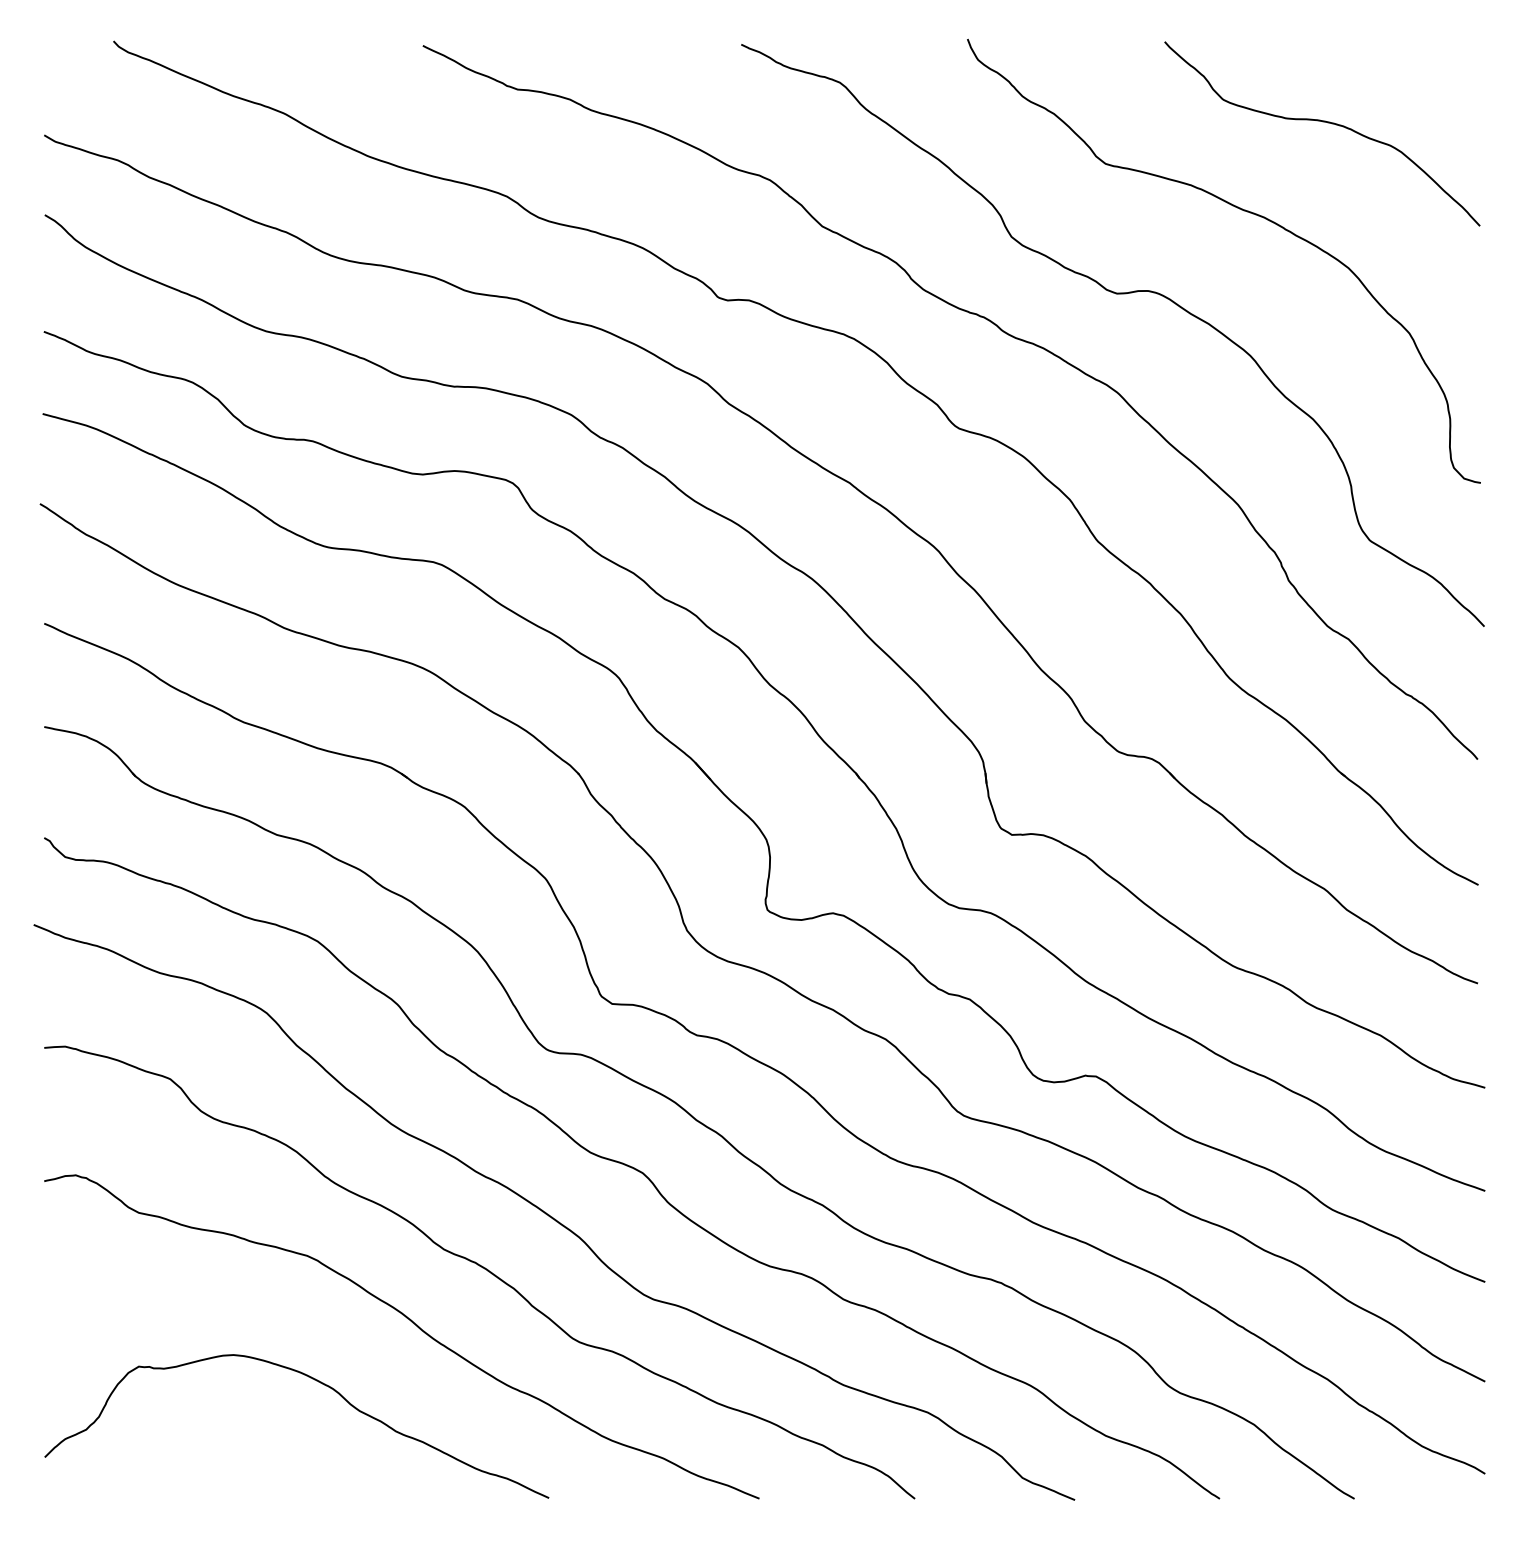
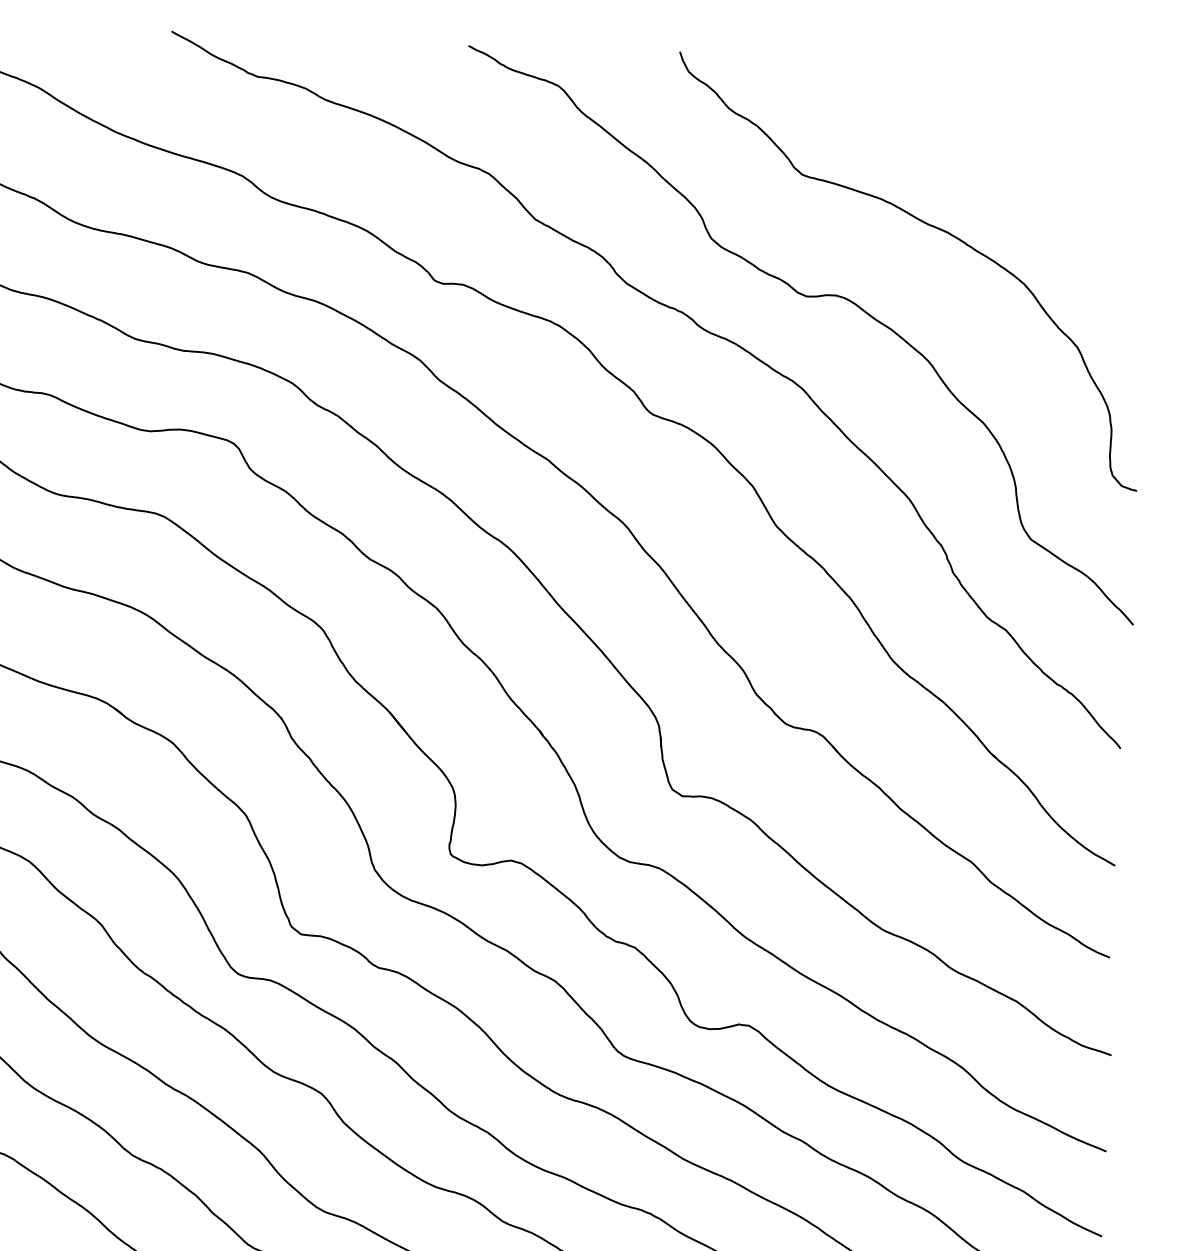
curve: (1322, 122) -> (1006, 146), removed

